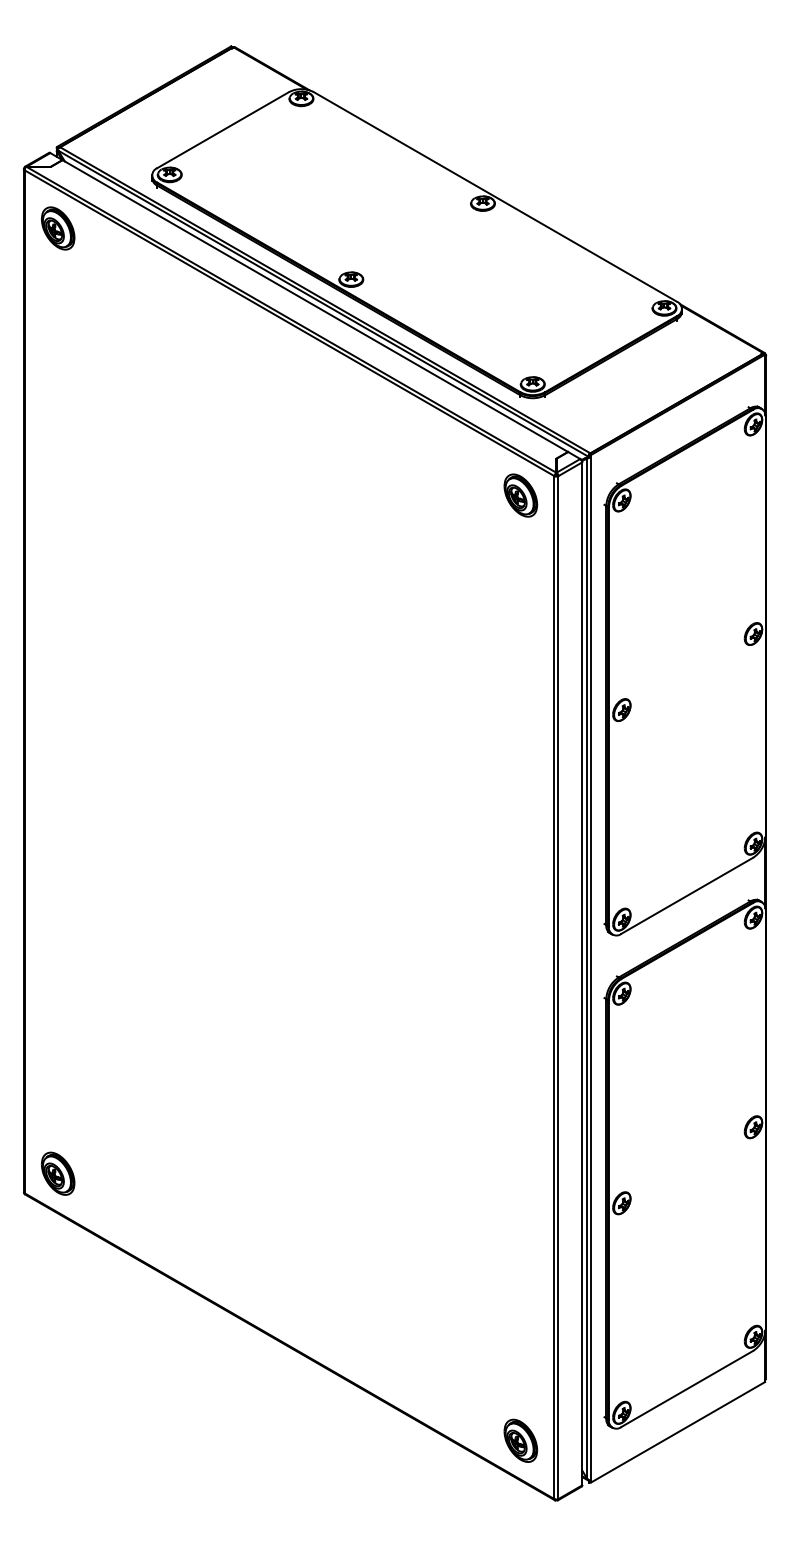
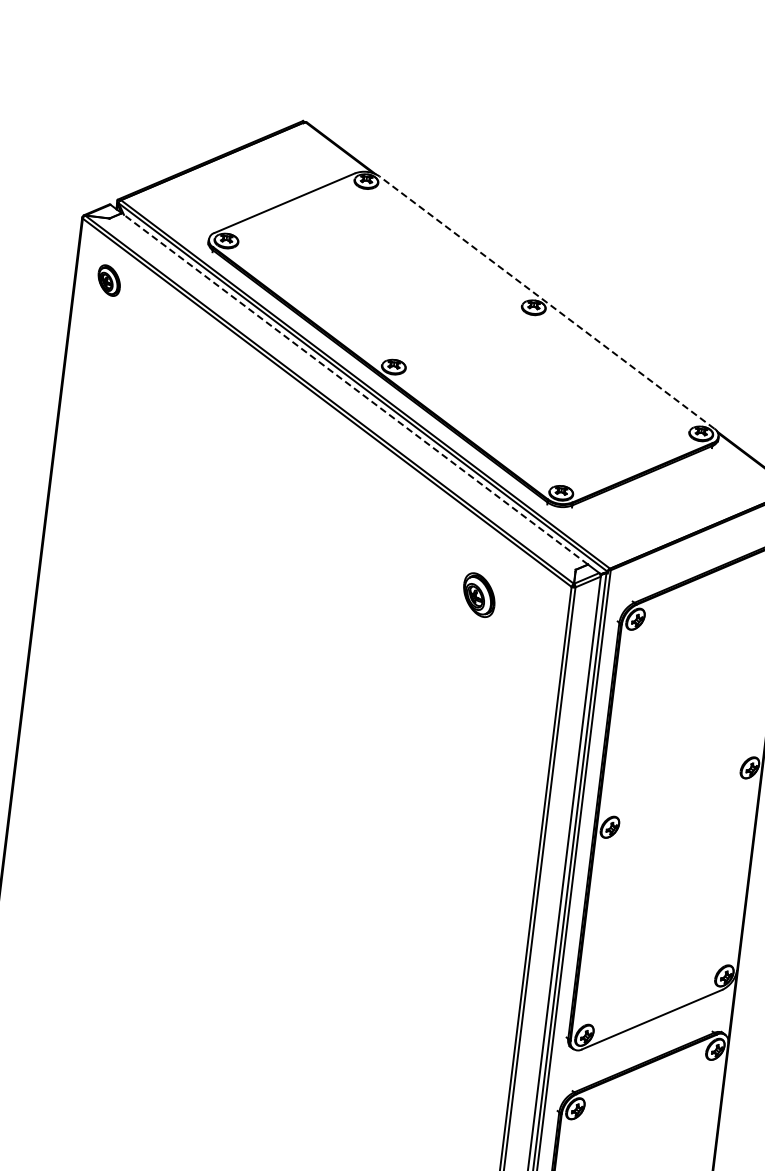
line: (495, 196) -> (547, 302), solid -> dashed
part: (58, 228) -> (109, 280), size x0.7
line: (315, 306) -> (355, 389), solid -> dashed
part: (520, 495) -> (478, 595), moved

